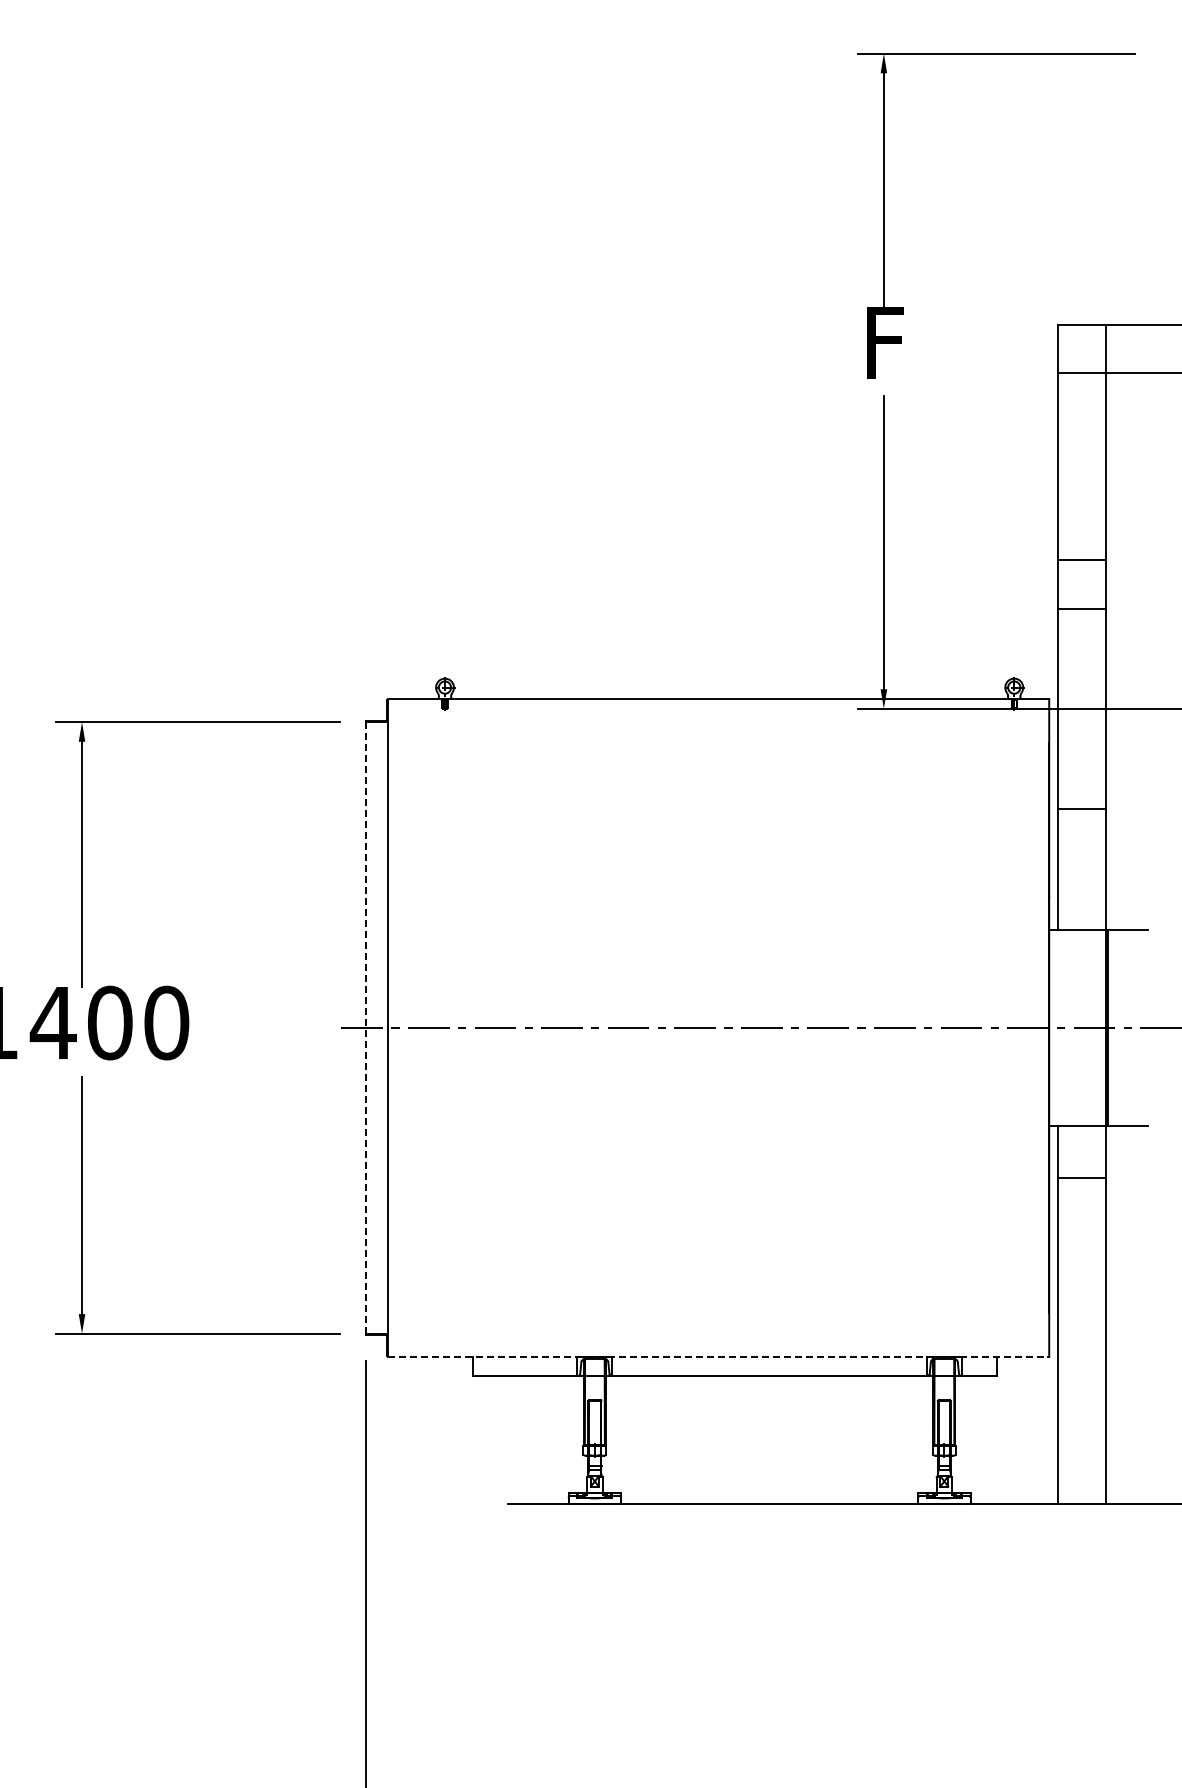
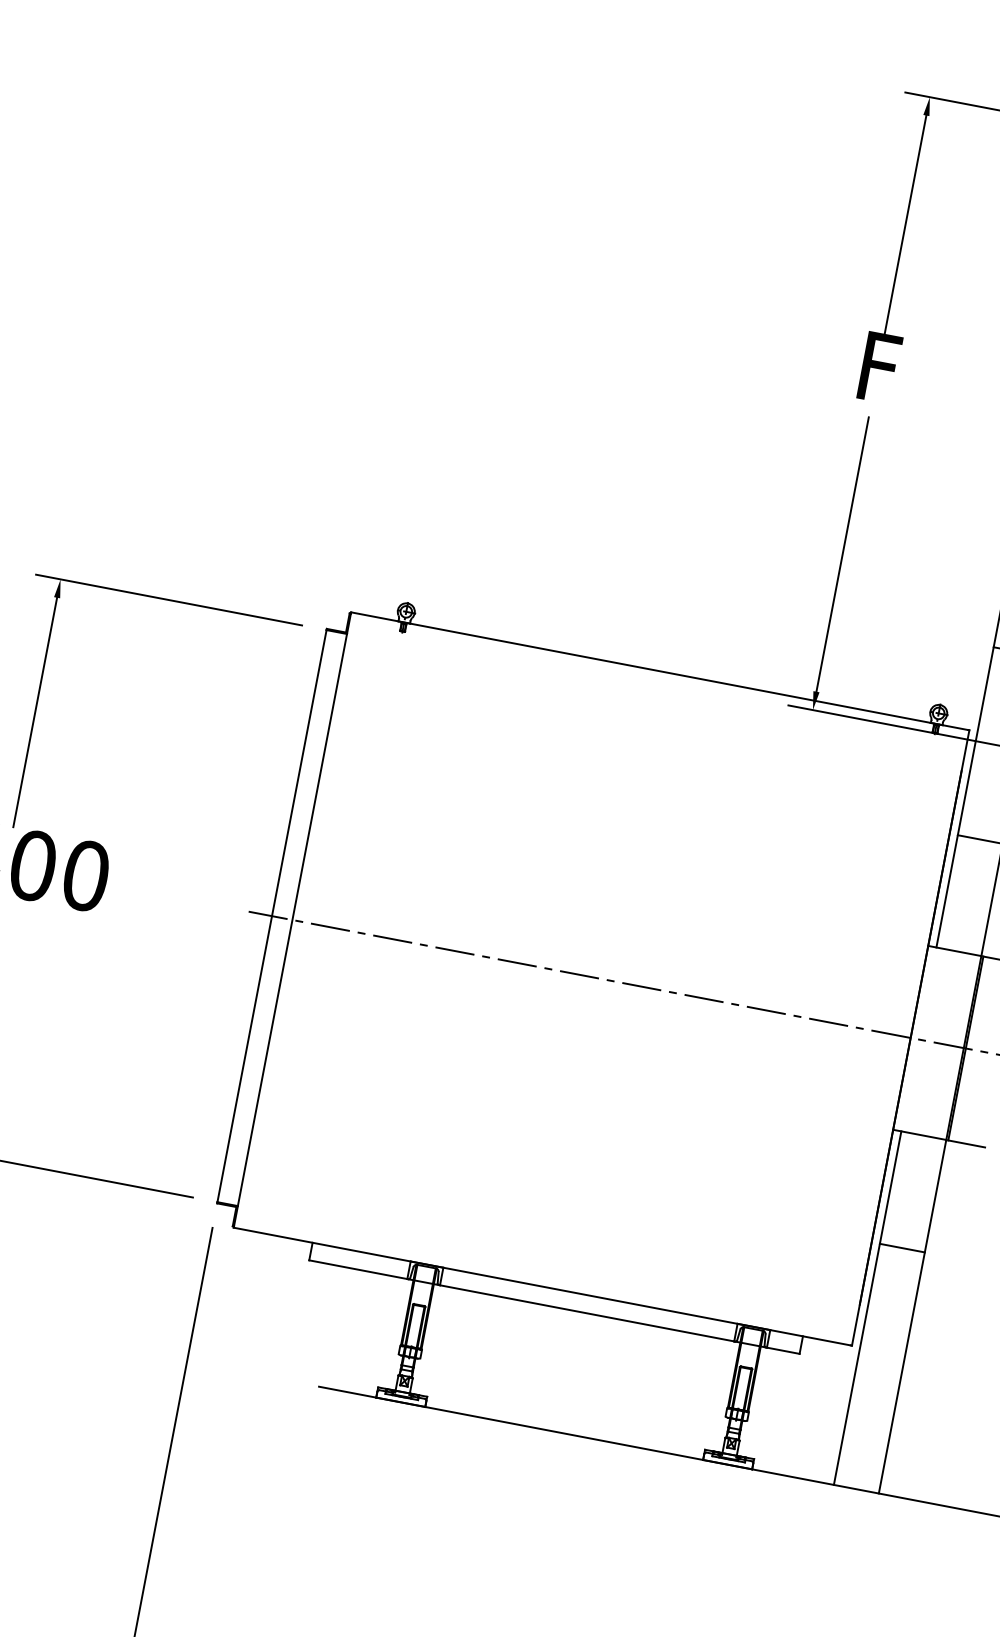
line: (366, 1027) -> (272, 915), dashed -> solid
line: (1081, 1178) -> (901, 1248), moved
line: (718, 1356) -> (542, 1286), dashed -> solid

